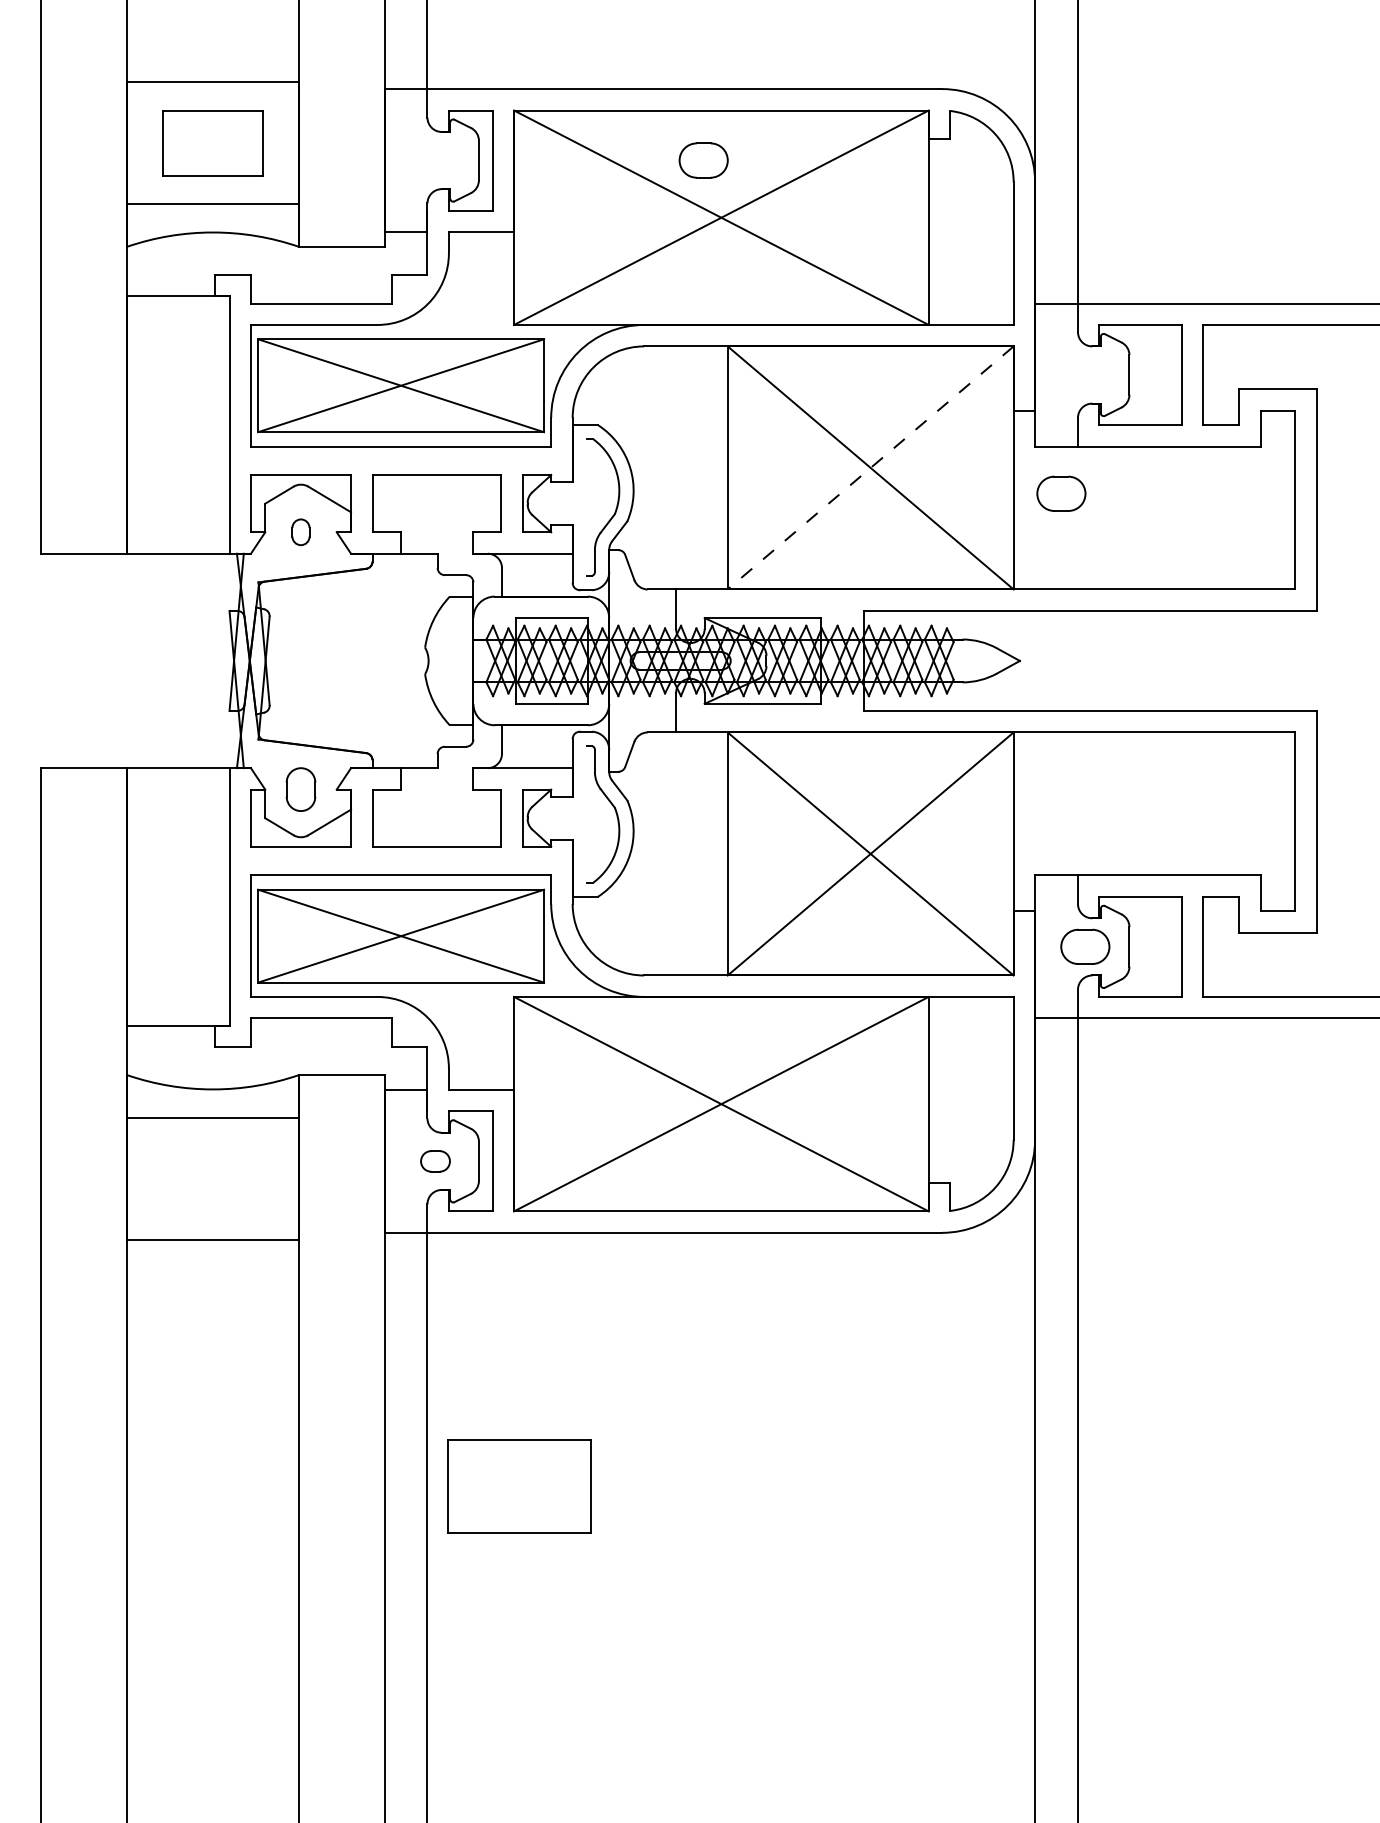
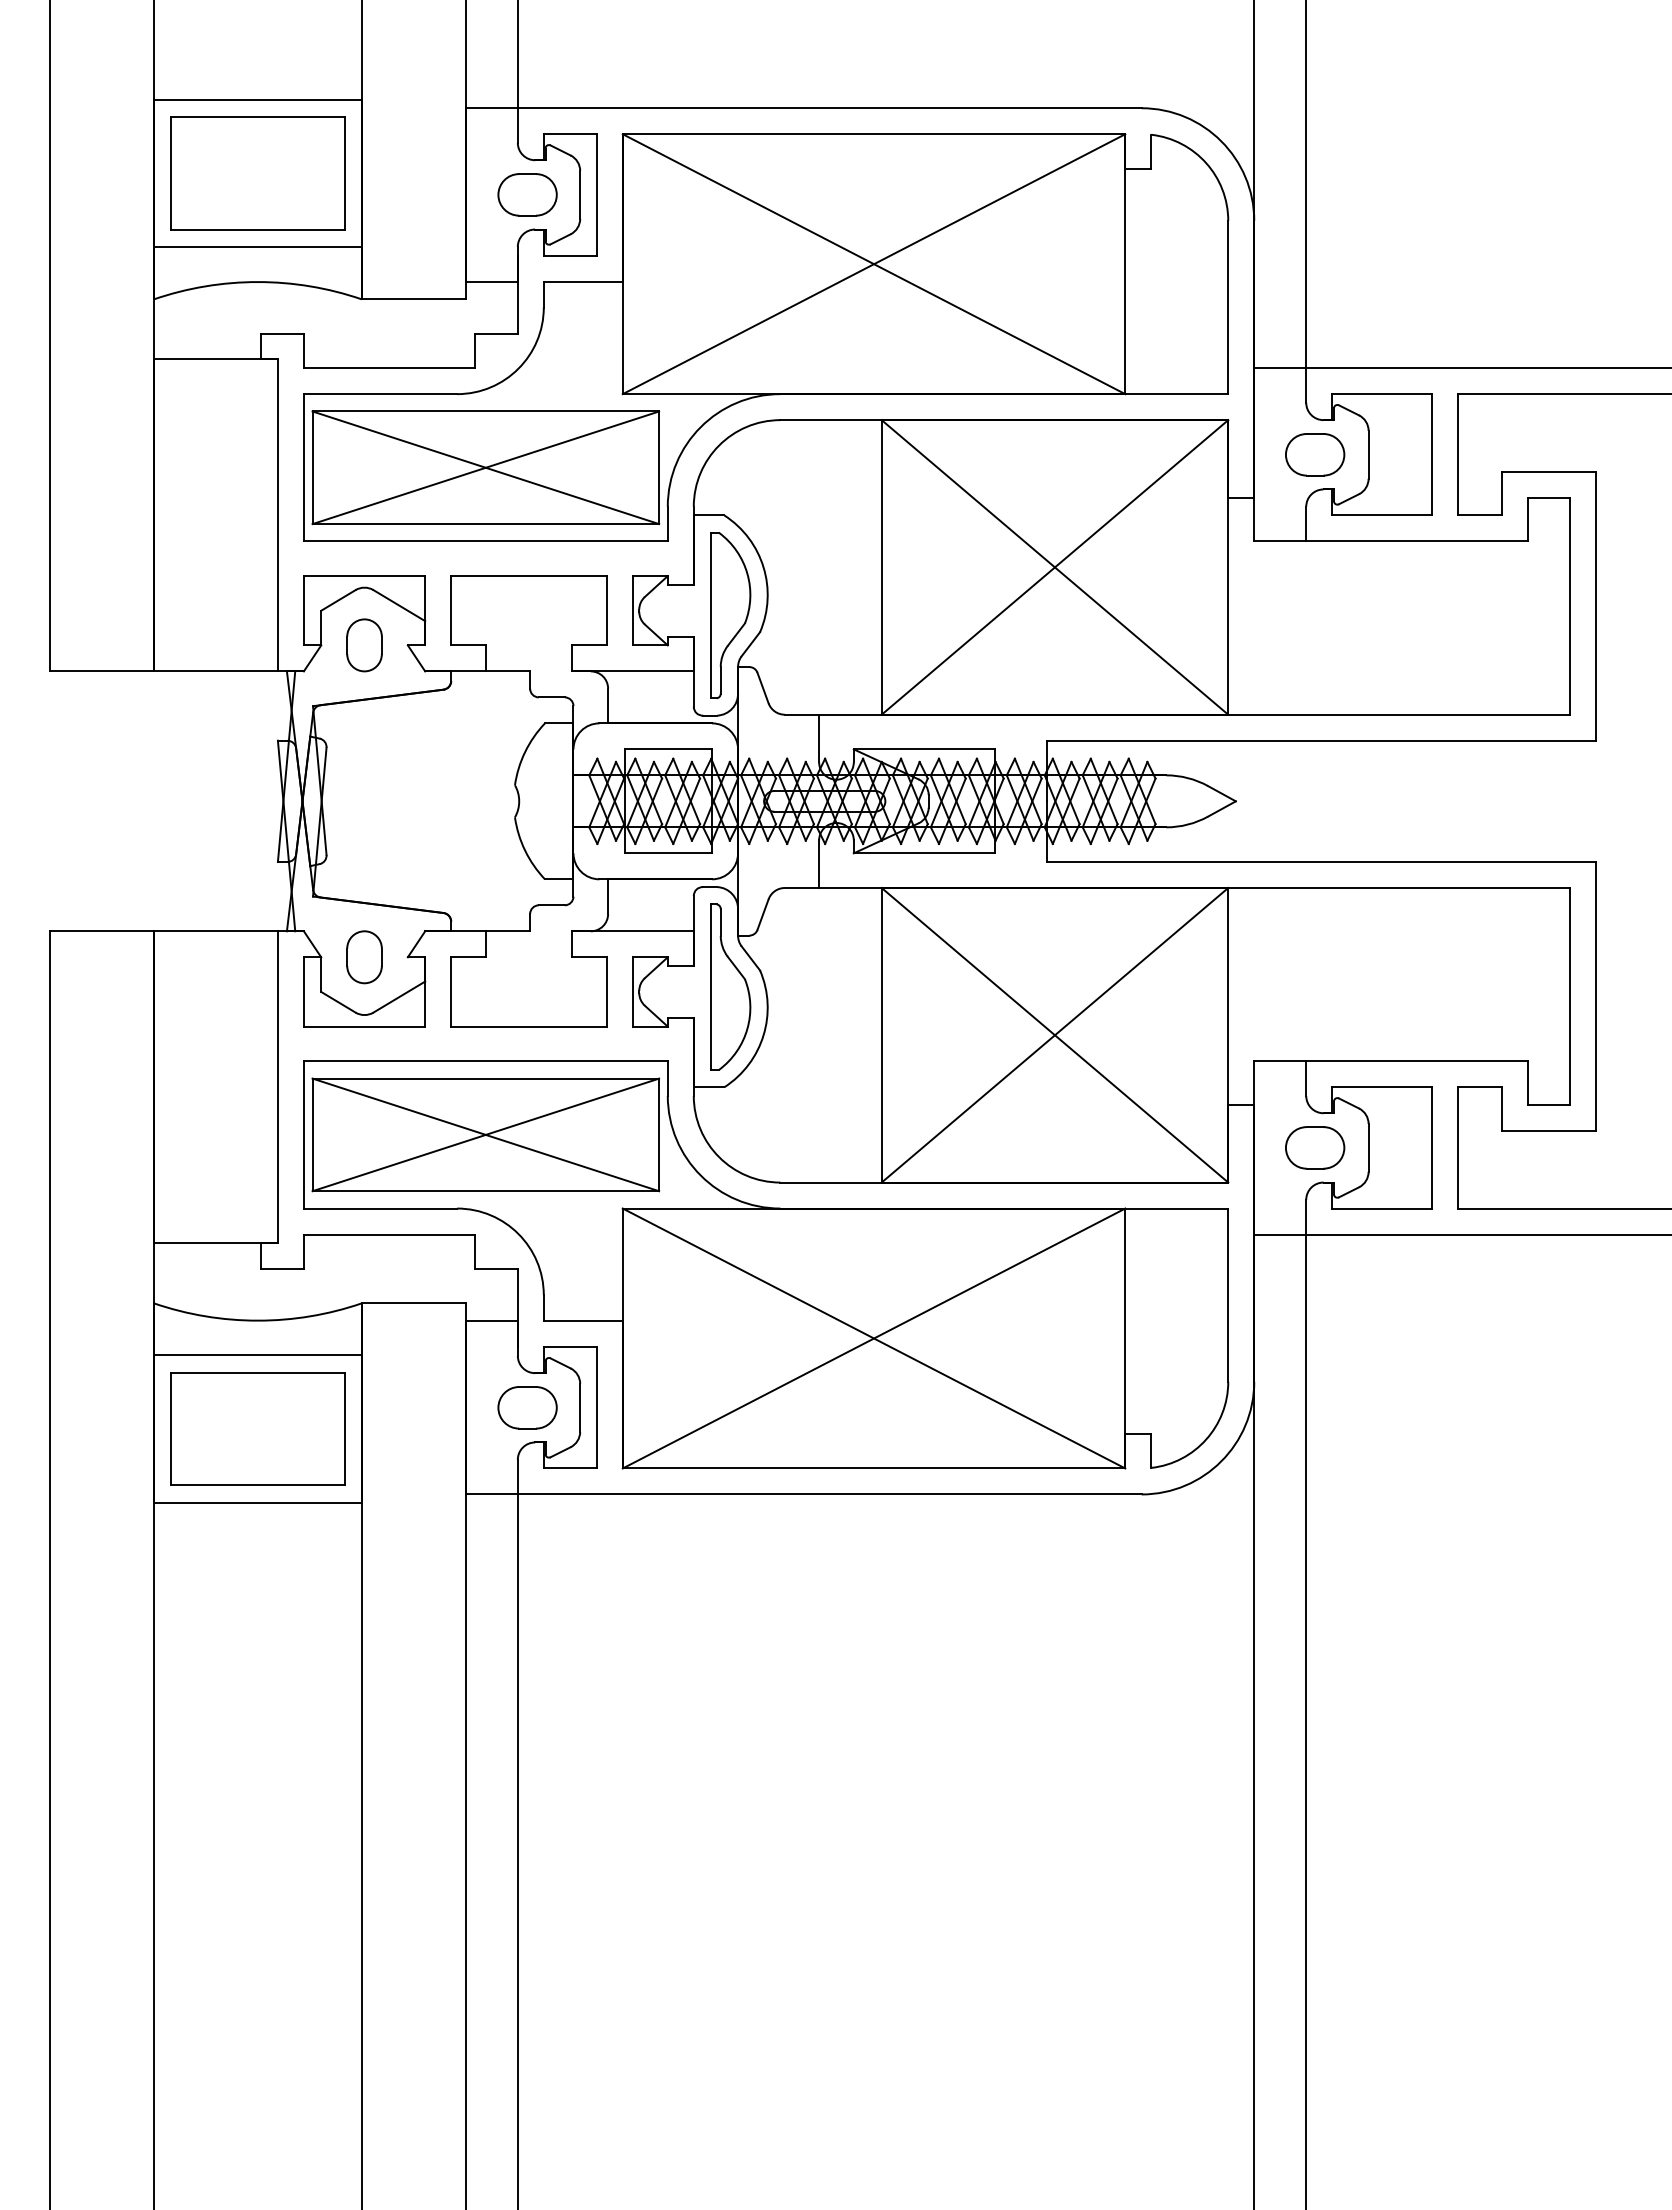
part: (212, 142) -> (257, 173), size x1.43
part: (703, 160) -> (527, 194), moved
line: (870, 468) -> (1054, 567), dashed -> solid
part: (1061, 493) -> (1315, 454), moved
line: (587, 507) -> (711, 615), added
part: (300, 532) -> (364, 645), size x1.67
line: (587, 813) -> (711, 986), added
part: (435, 1161) -> (527, 1407), size x1.67
part: (519, 1486) -> (257, 1428), moved

